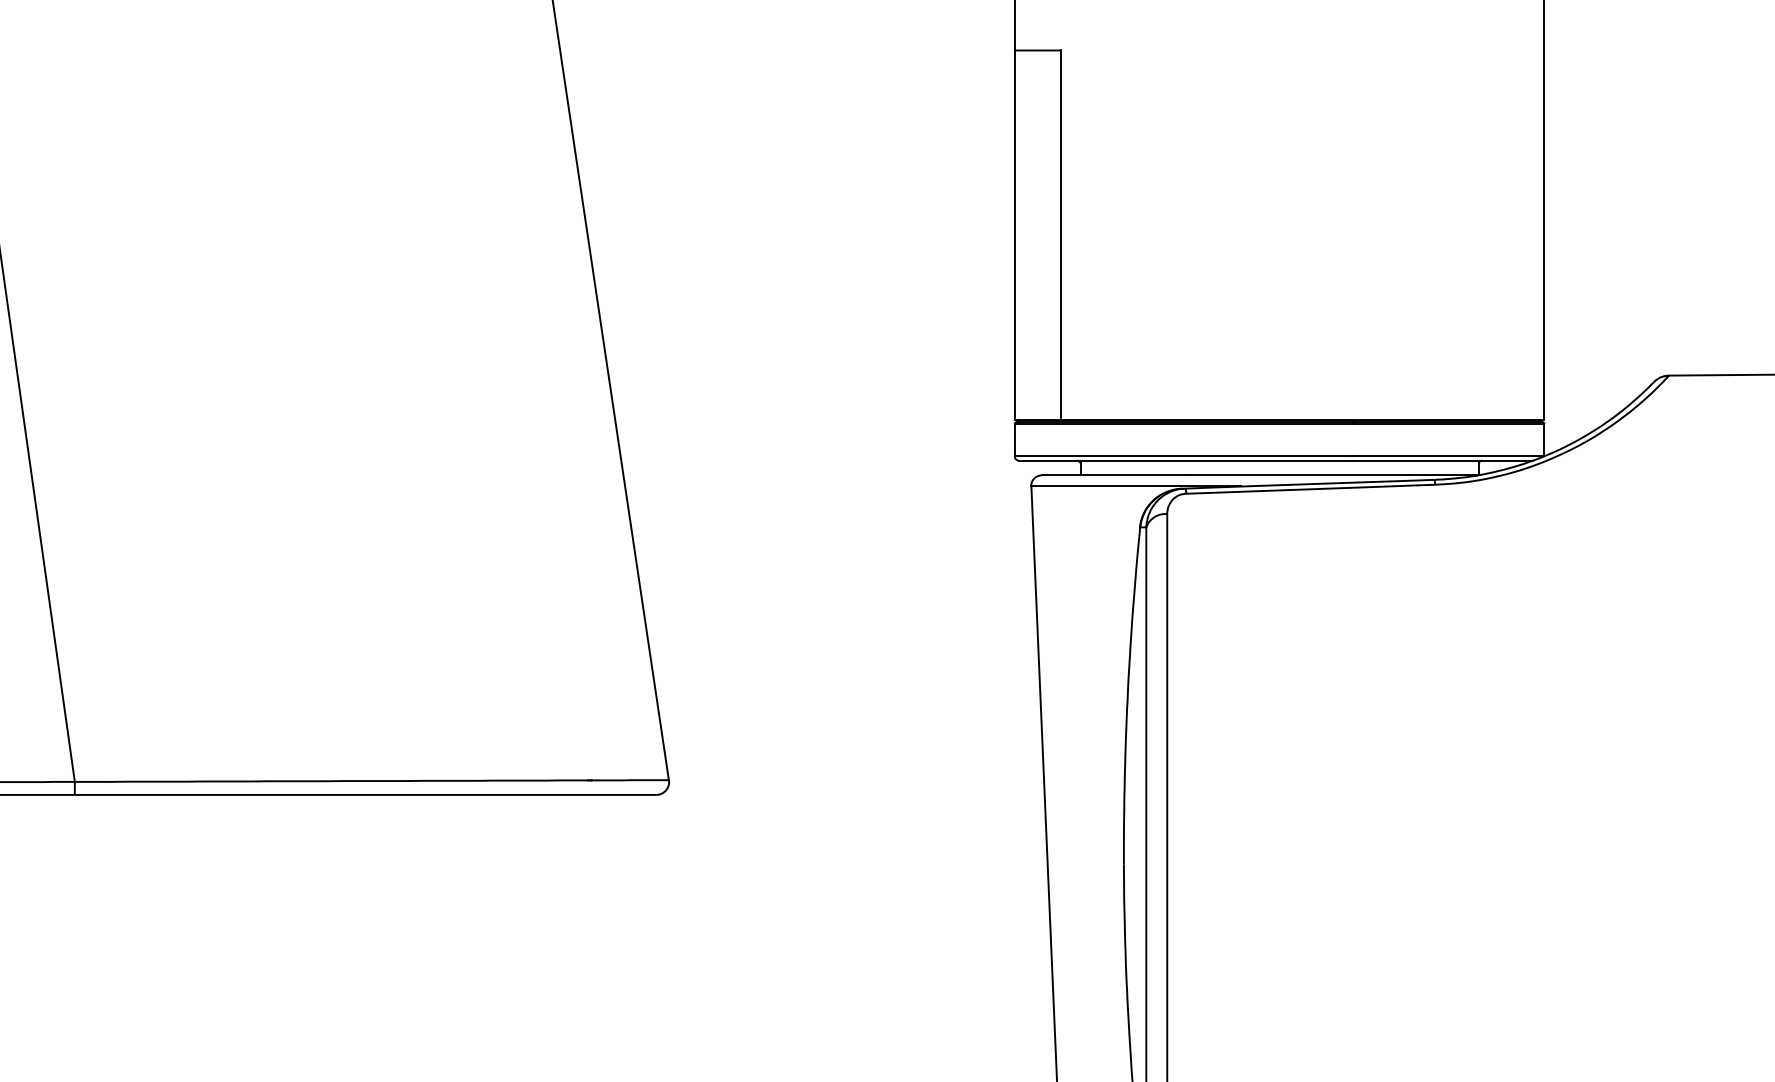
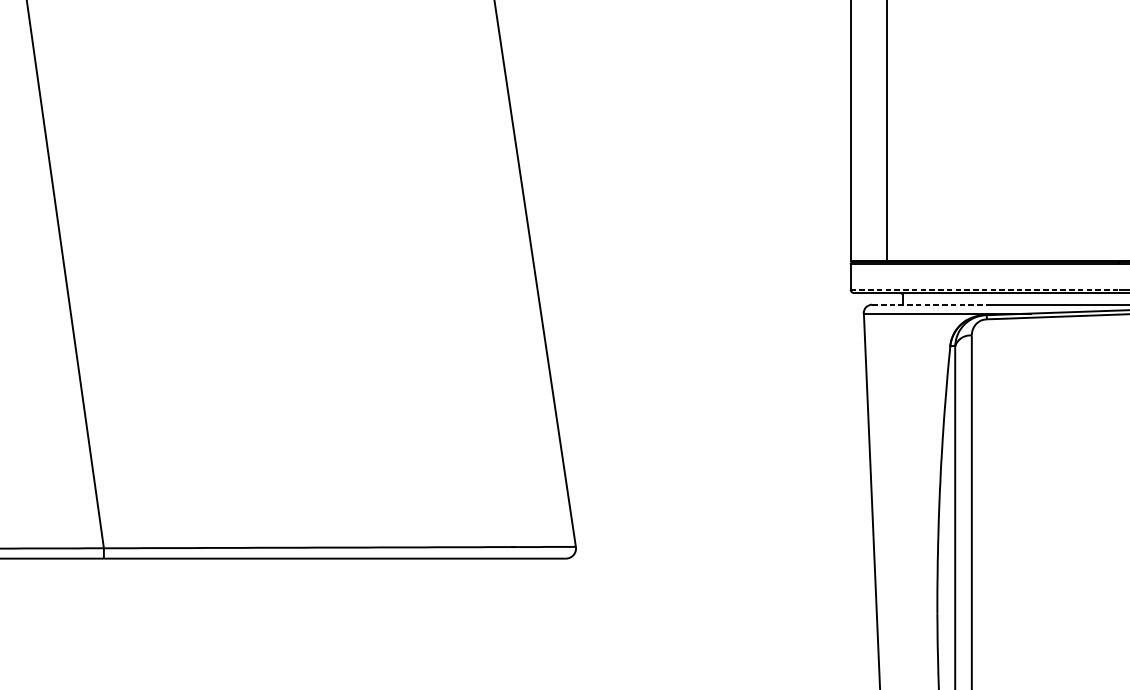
line: (1184, 456) -> (985, 289), solid -> dashed
line: (1115, 475) -> (930, 304), solid -> dashed

